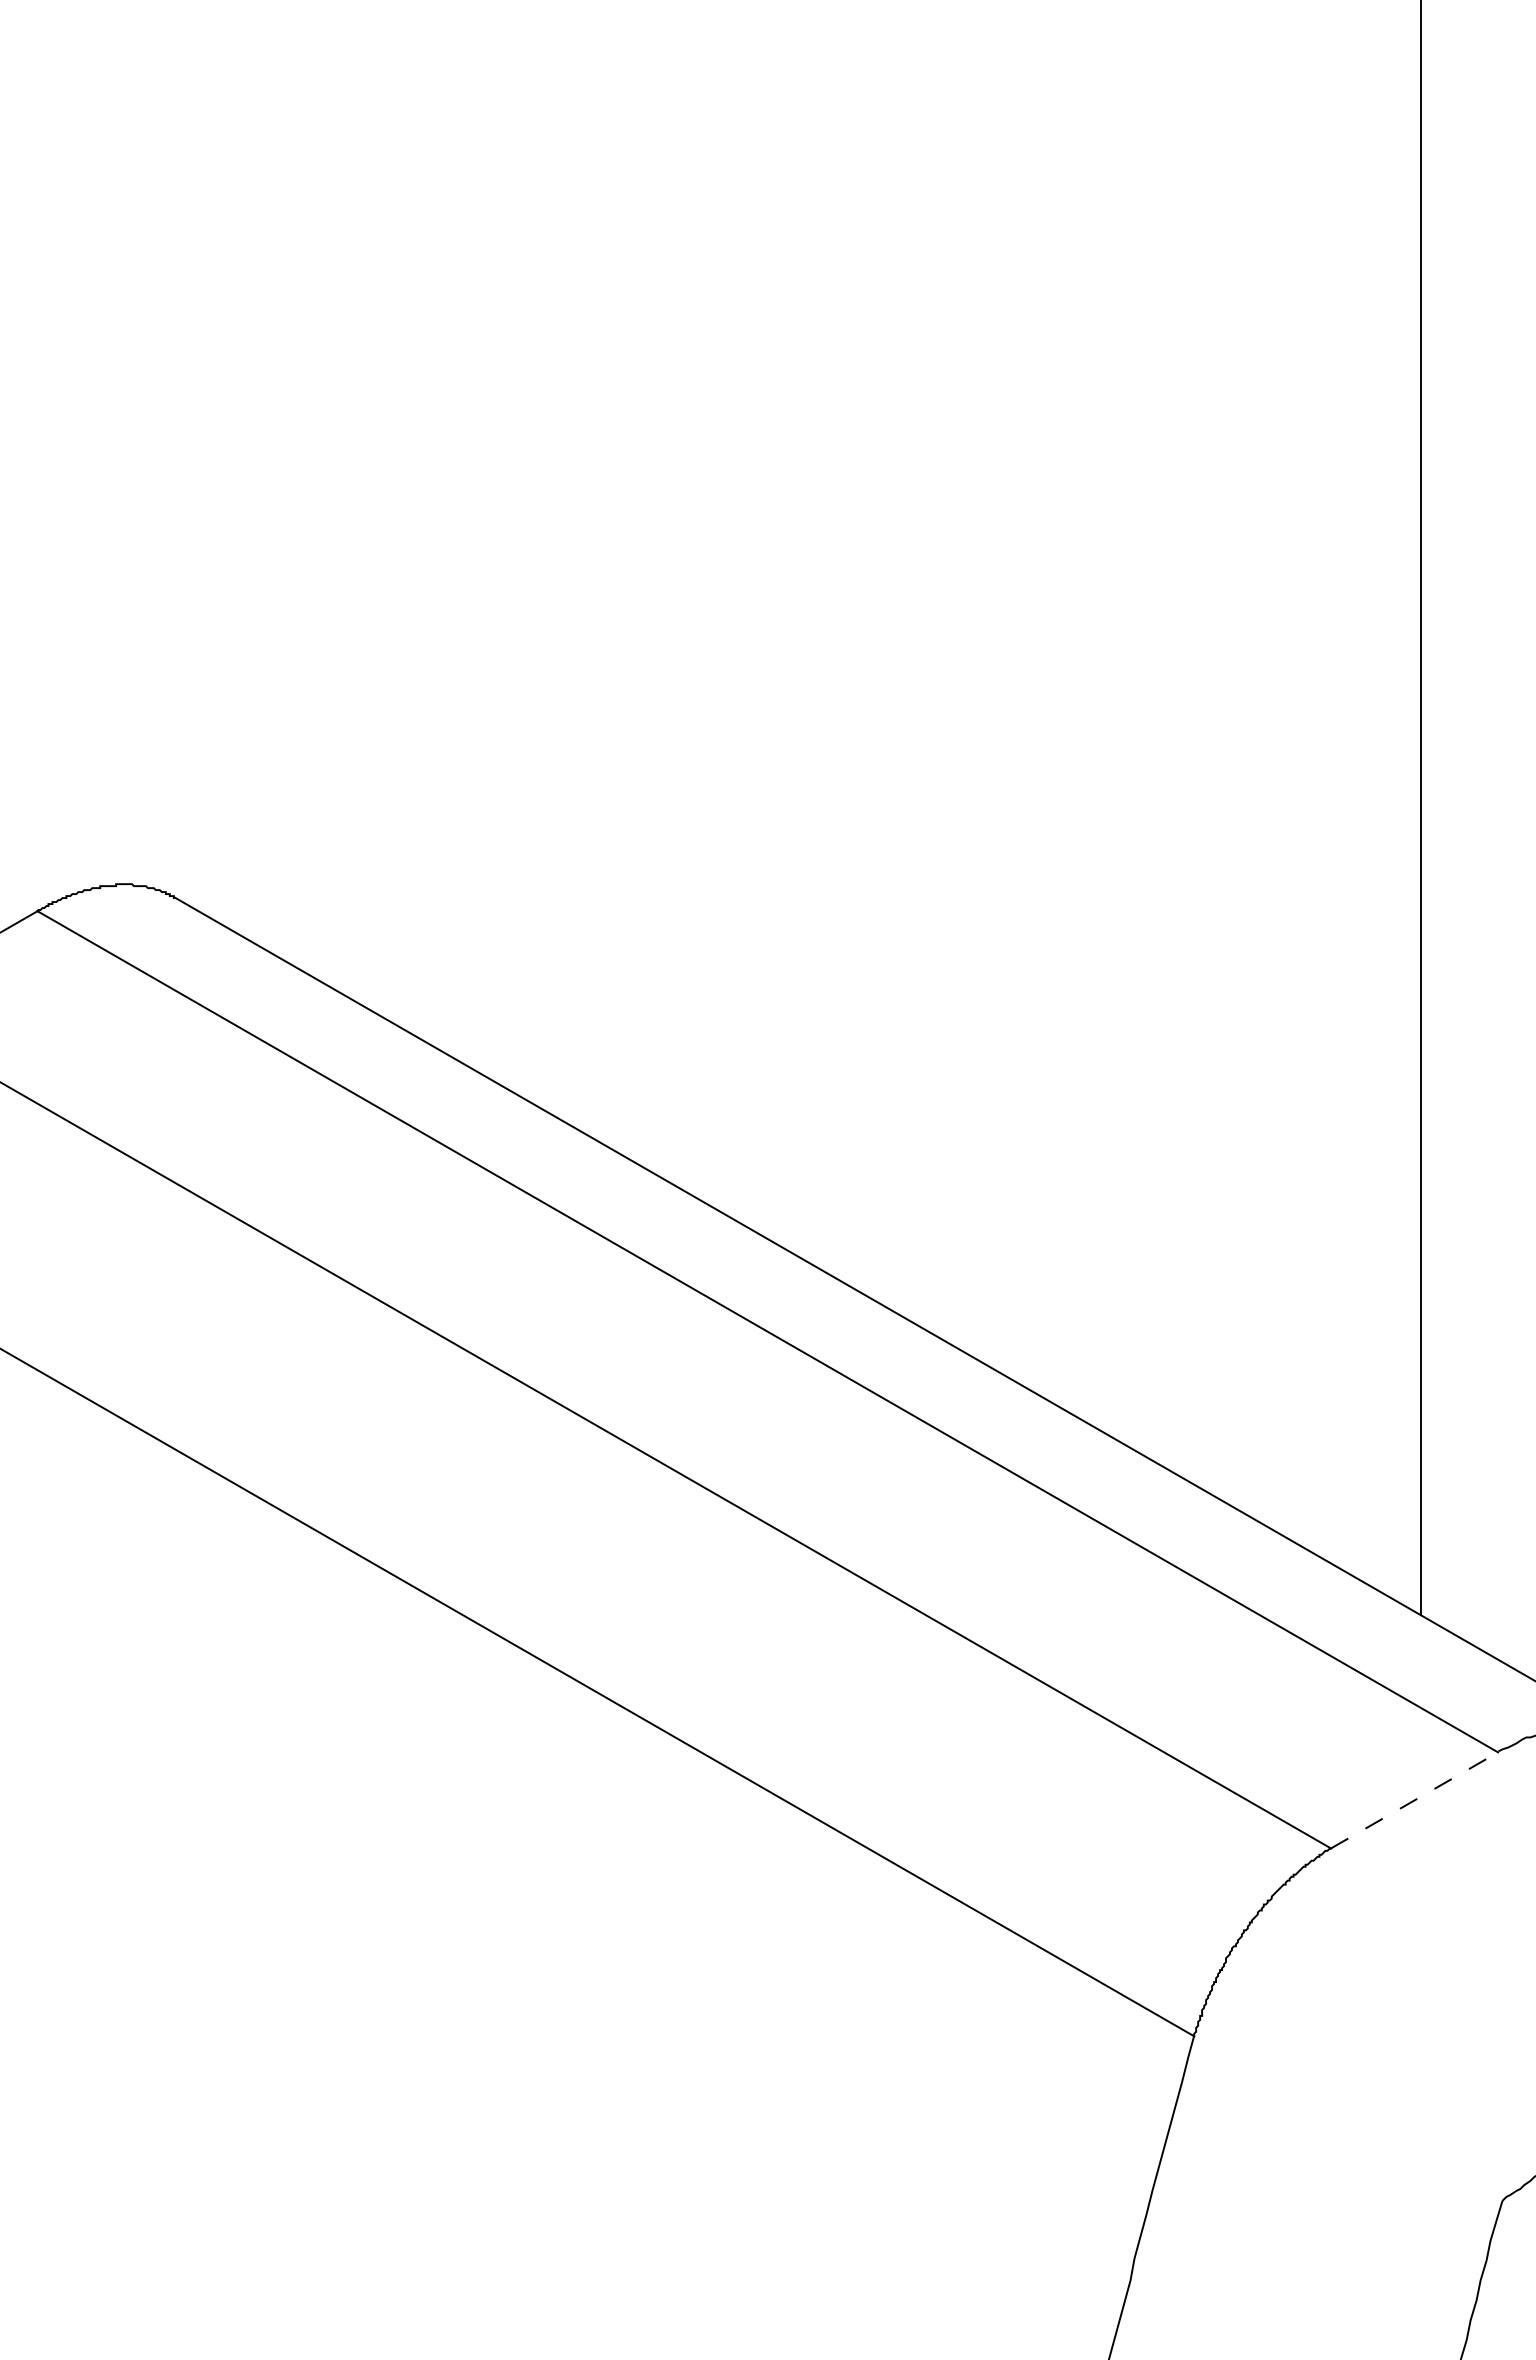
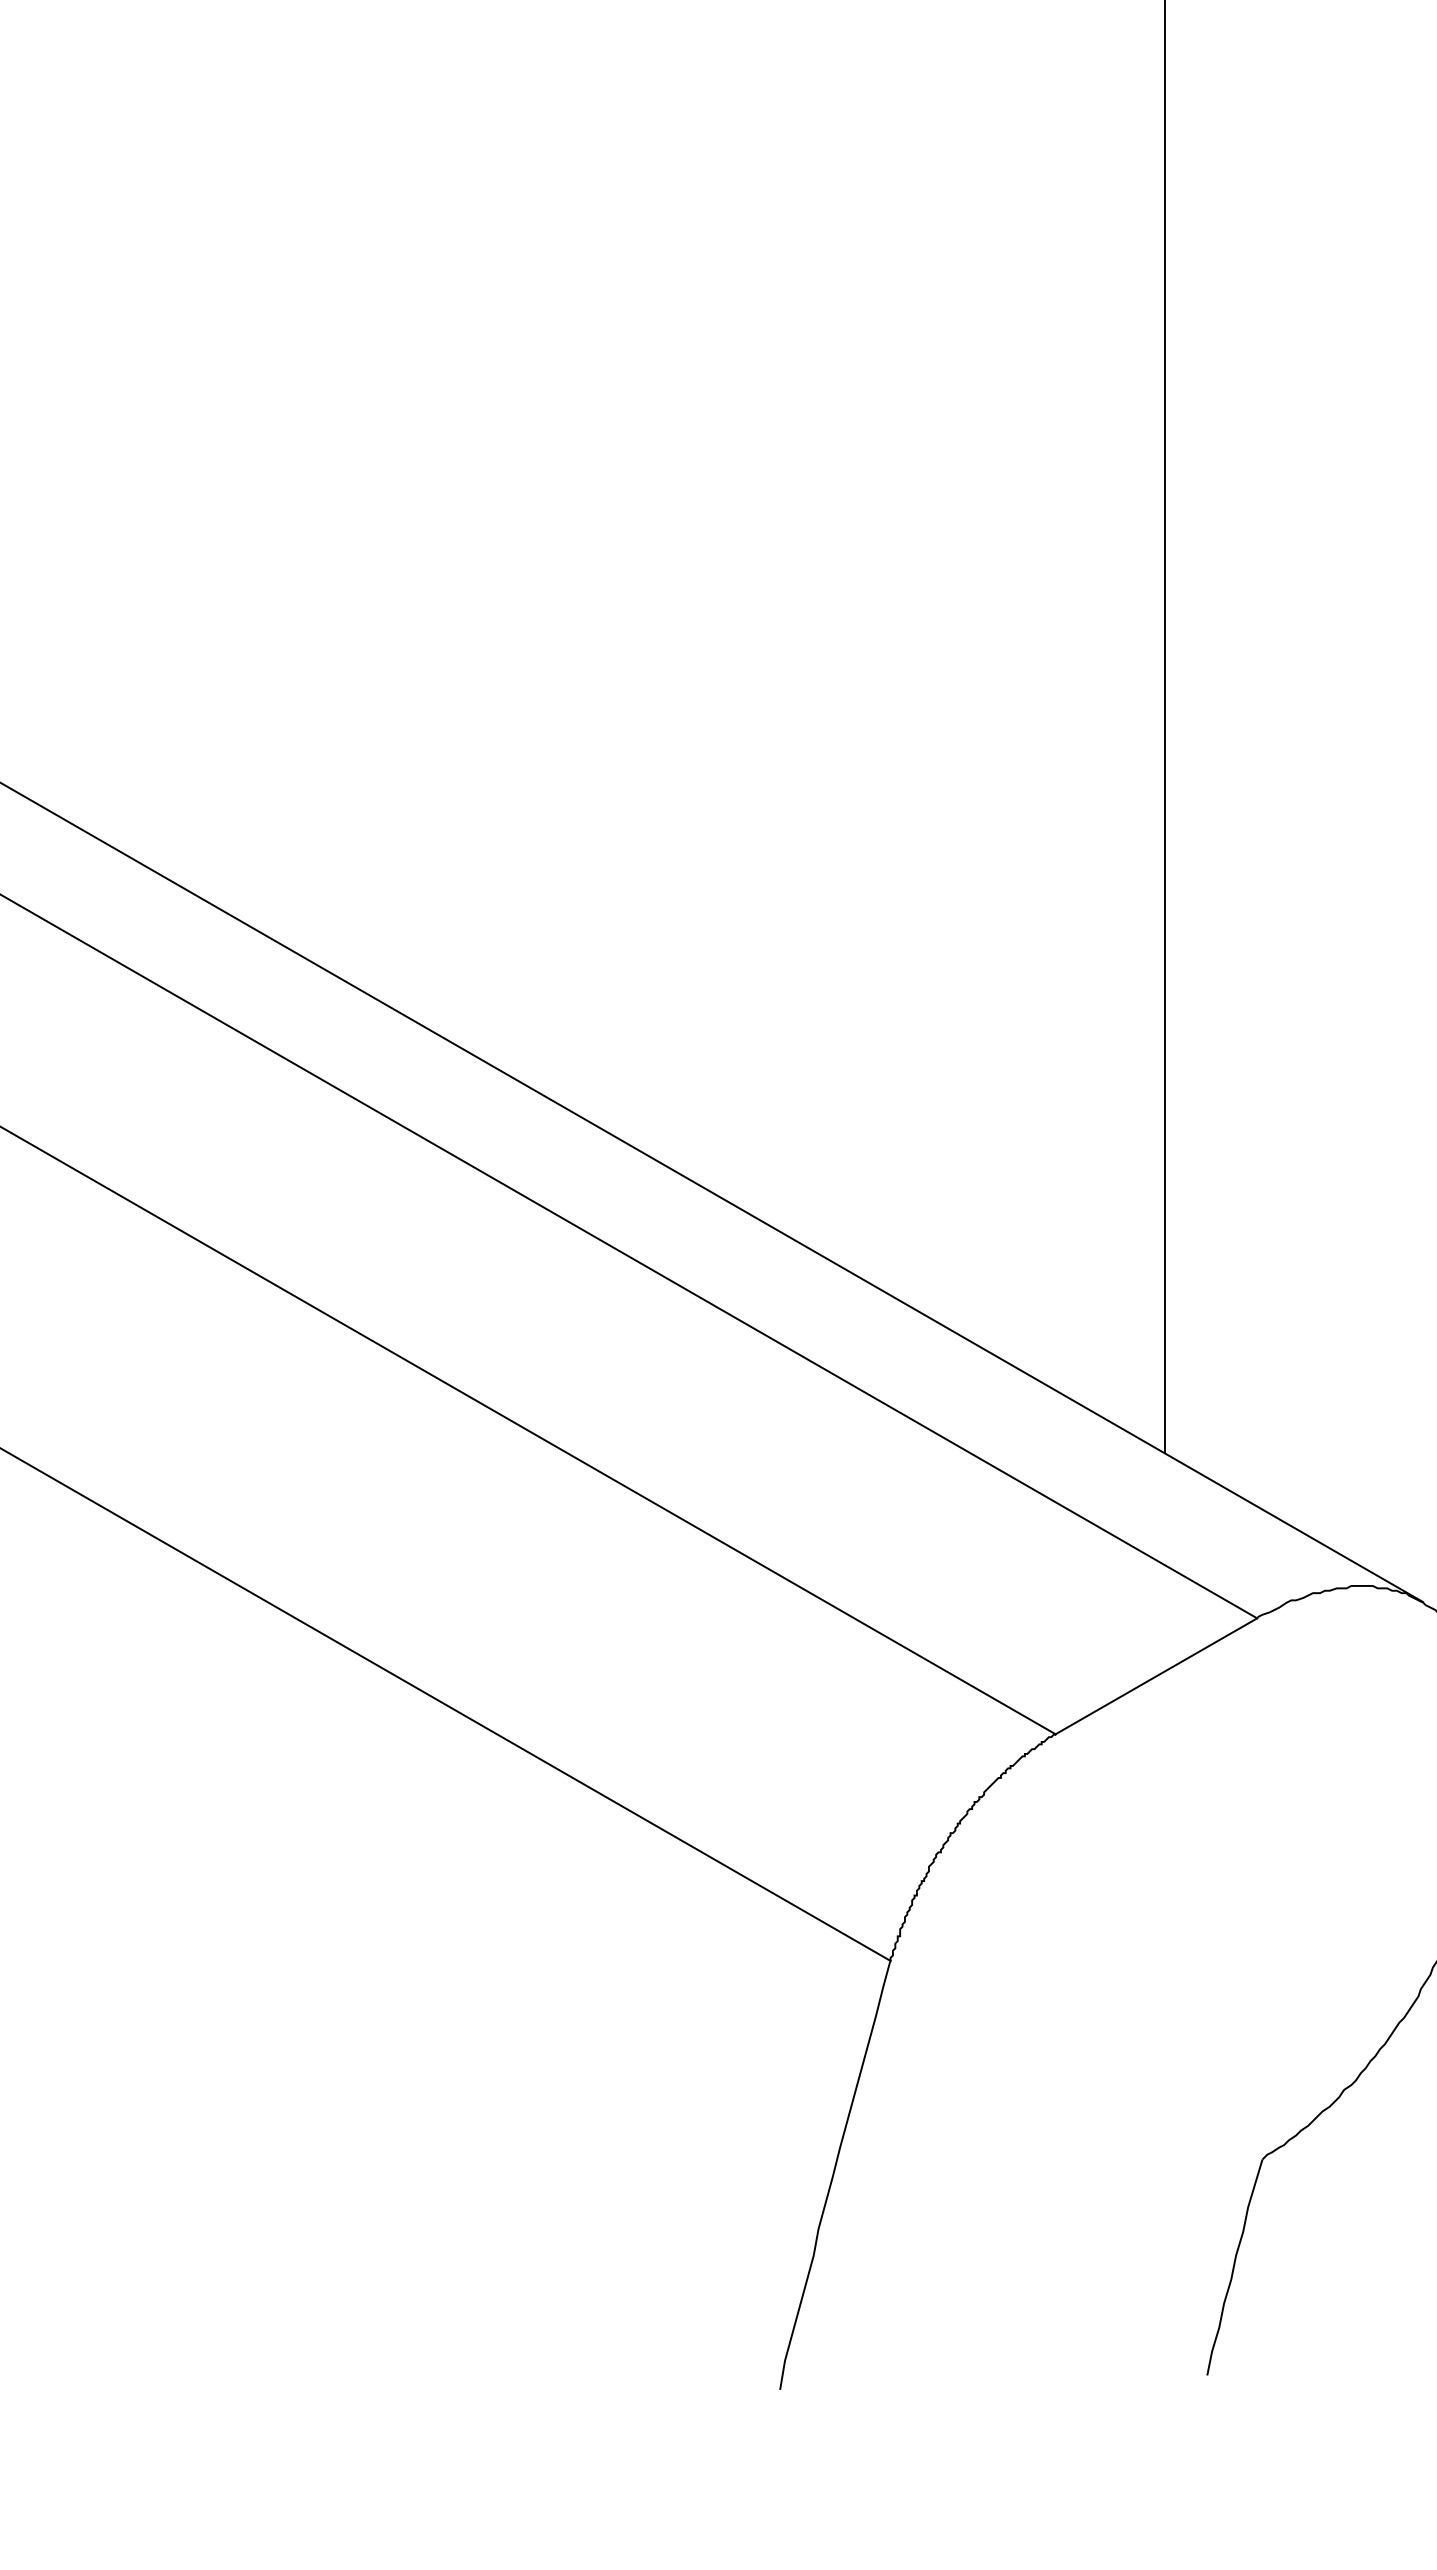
line: (1414, 1800) -> (1156, 1676), dashed -> solid

